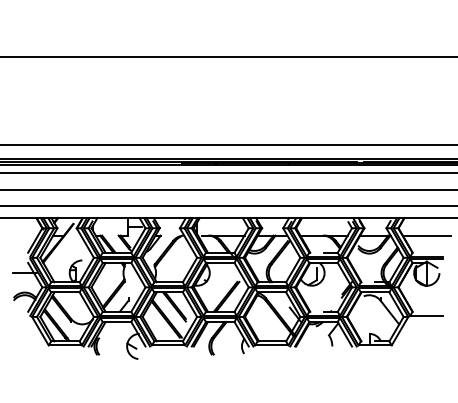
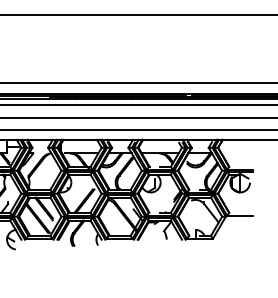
line: (426, 235) -> (239, 153), removed

